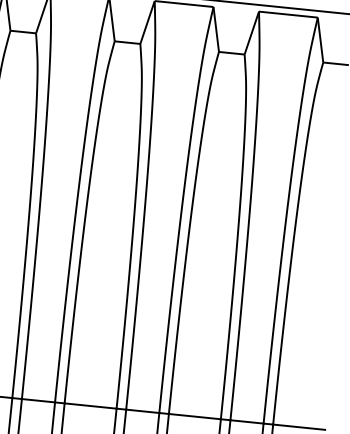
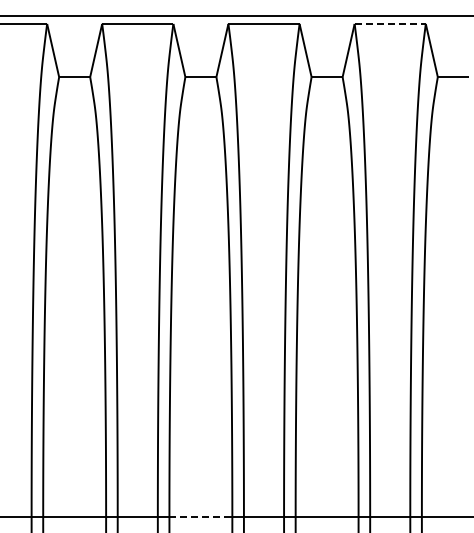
line: (288, 14) -> (390, 23), solid -> dashed
line: (91, 406) -> (201, 517), solid -> dashed

